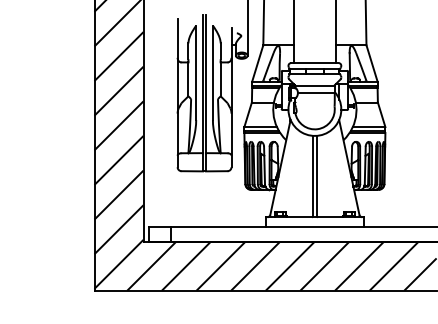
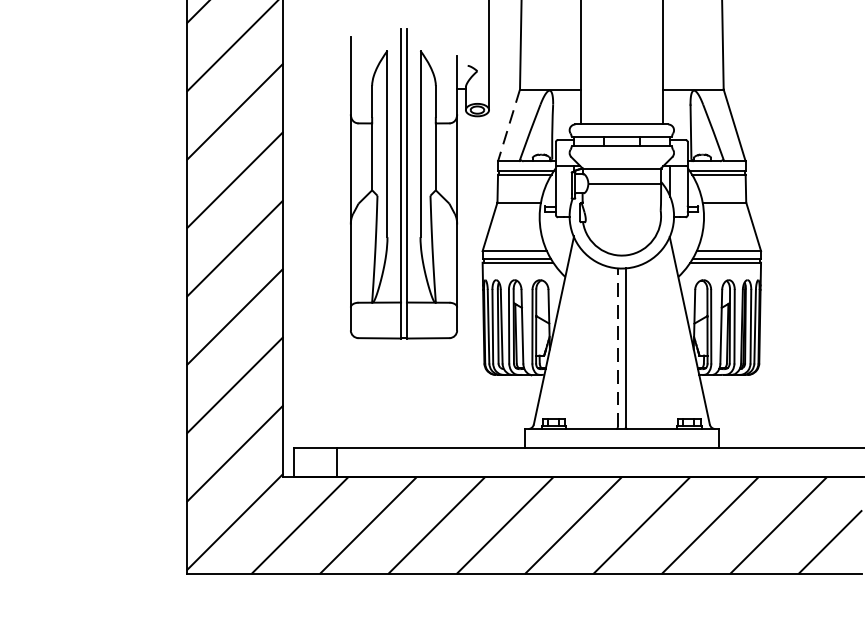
line: (257, 63) -> (508, 125), solid -> dashed
line: (312, 175) -> (617, 346), solid -> dashed

